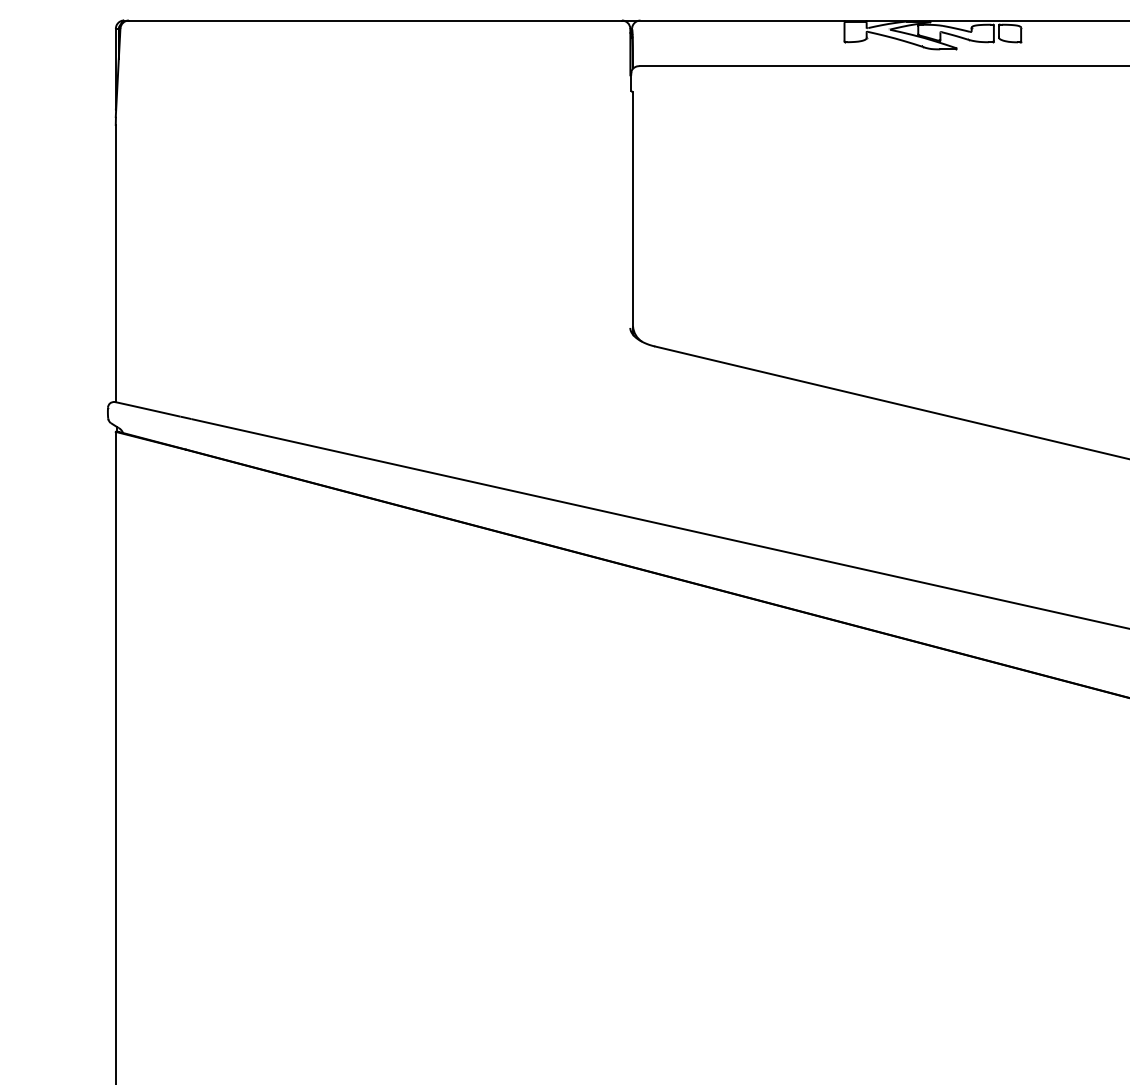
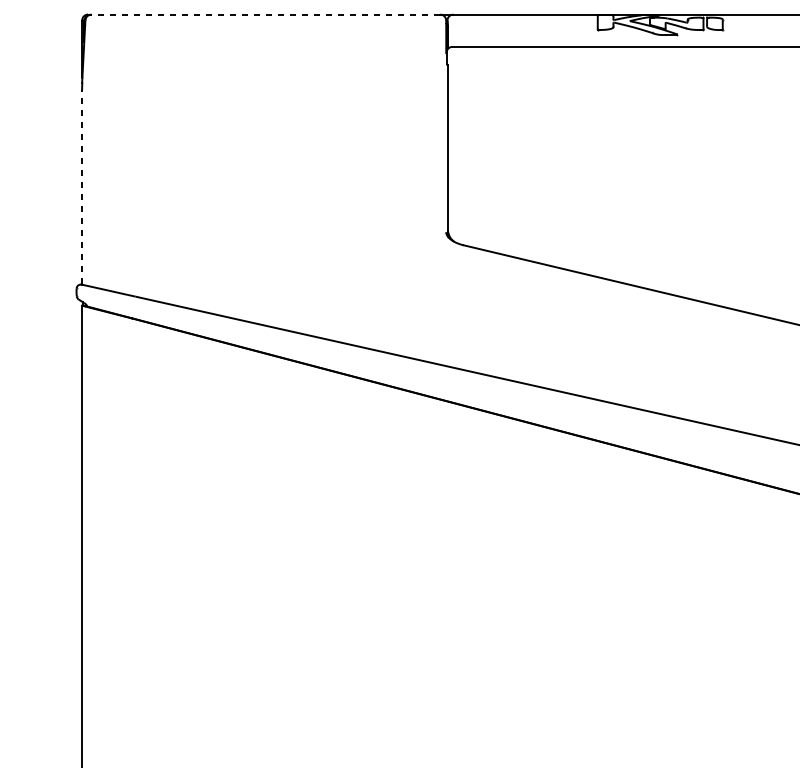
line: (374, 20) -> (265, 14), solid -> dashed
line: (115, 262) -> (81, 185), solid -> dashed

